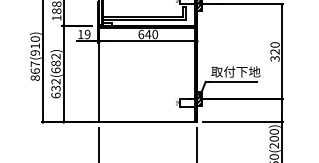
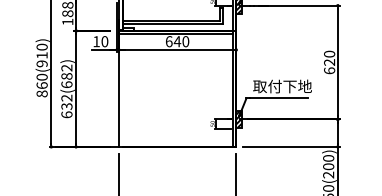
text: (87, 34) -> (104, 41), 19 -> 10
text: (275, 58) -> (329, 70), 320 -> 620
text: (34, 63) -> (41, 76), 867(910) -> 860(910)

